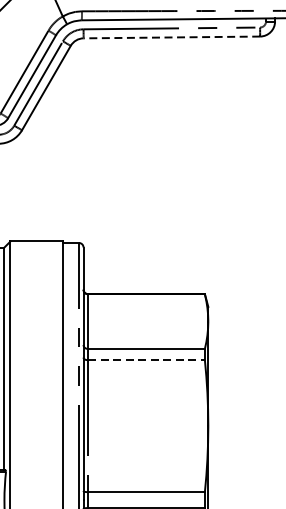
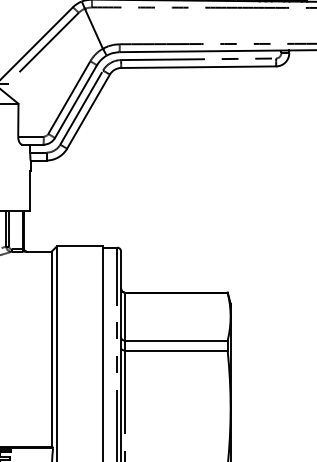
line: (171, 37) -> (198, 67), dashed -> solid
line: (146, 360) -> (176, 350), dashed -> solid

